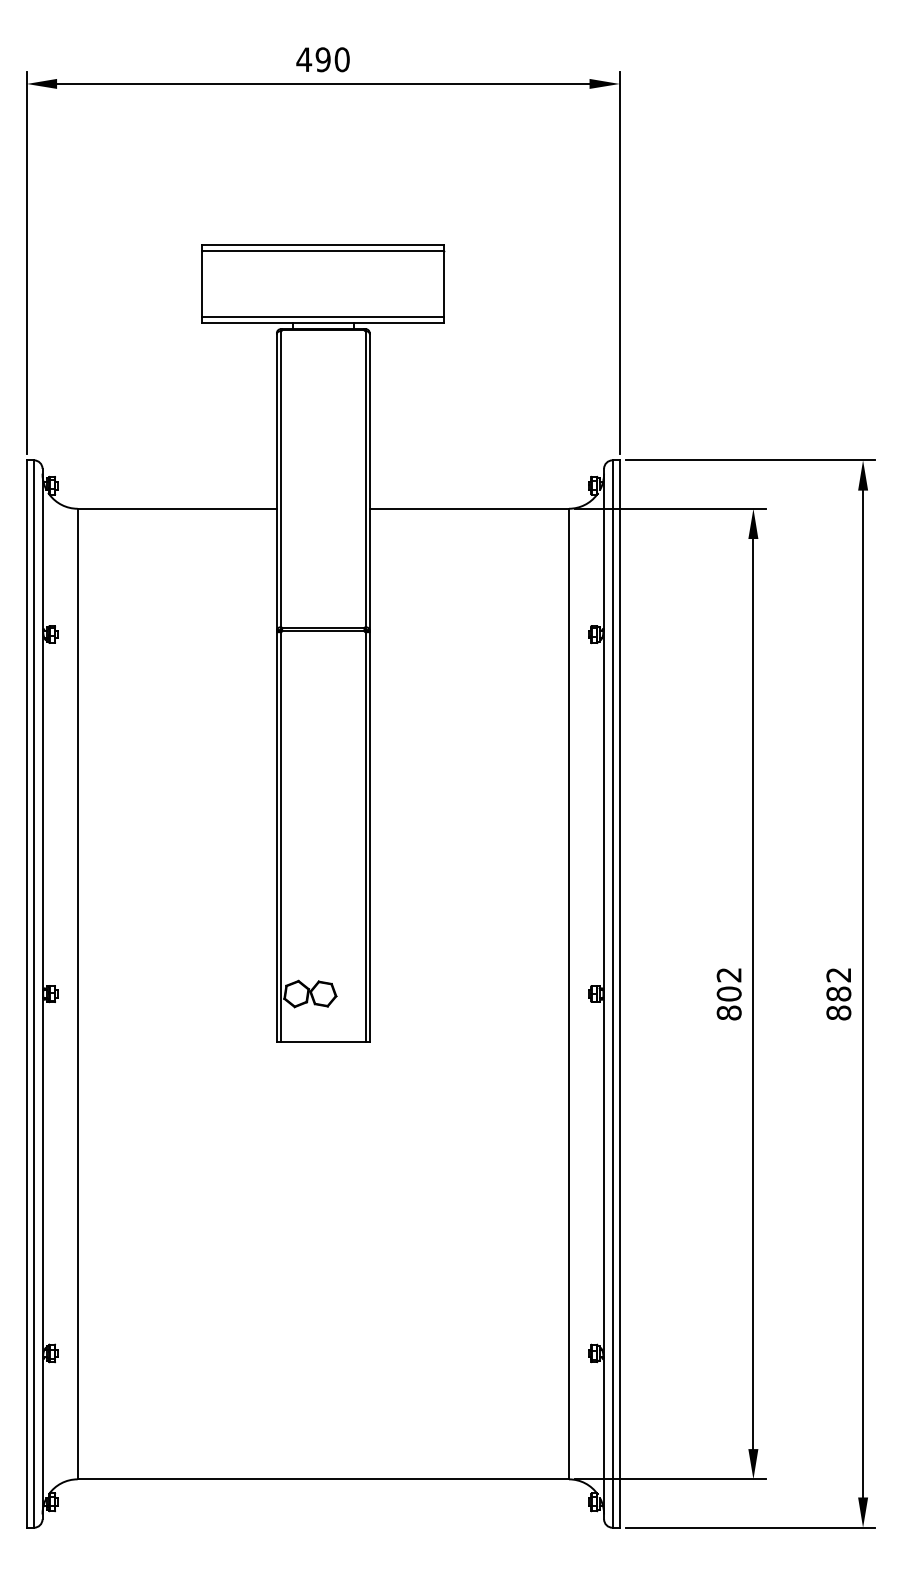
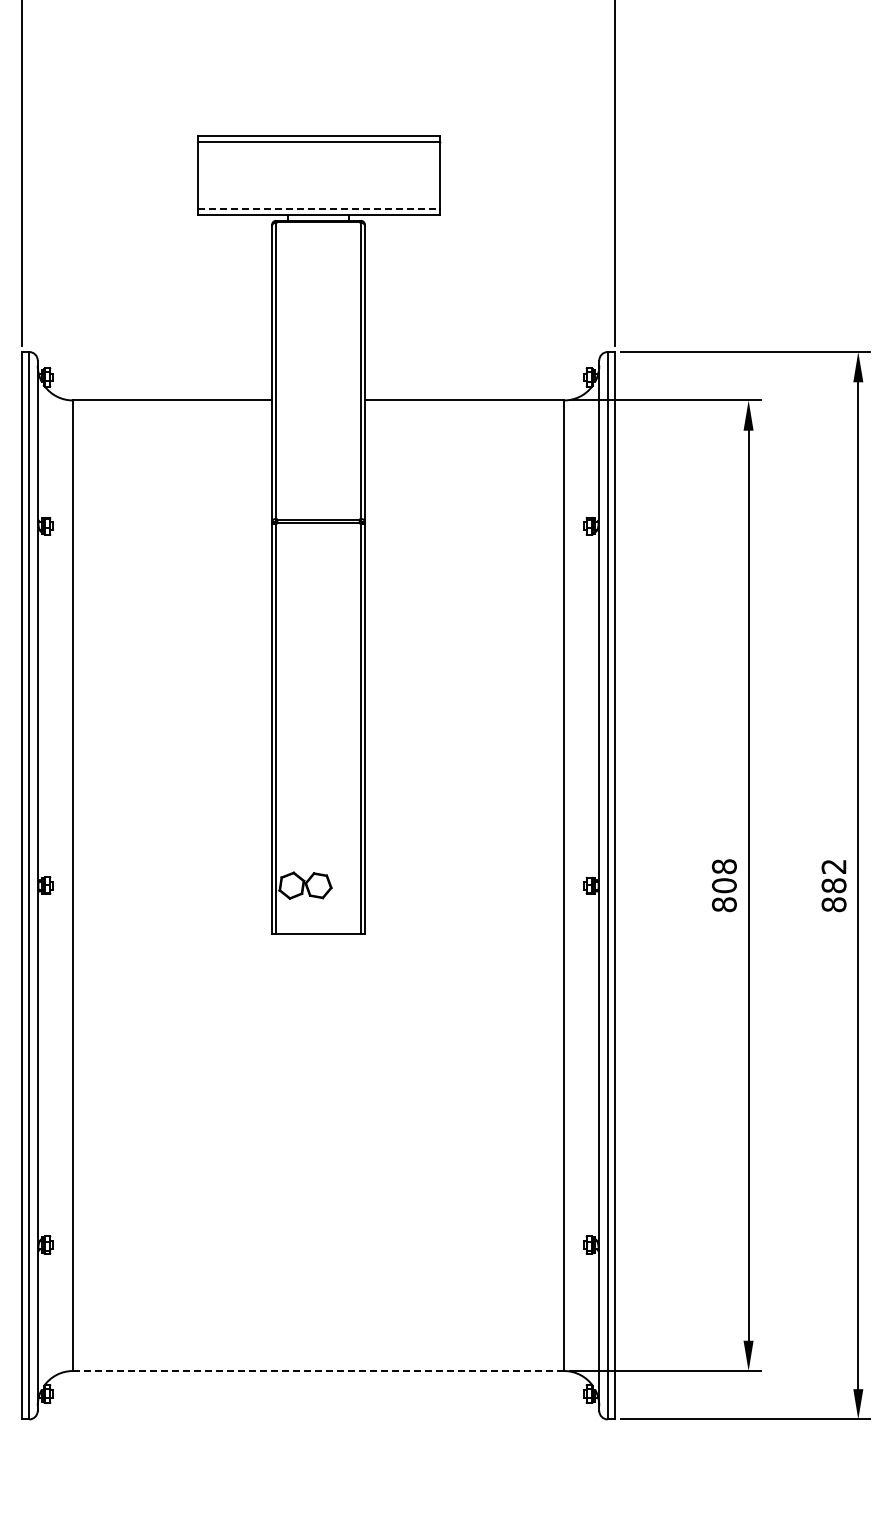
line: (323, 317) -> (318, 209), solid -> dashed
text: (728, 974) -> (723, 866), 802 -> 808
line: (323, 1479) -> (318, 1371), solid -> dashed

